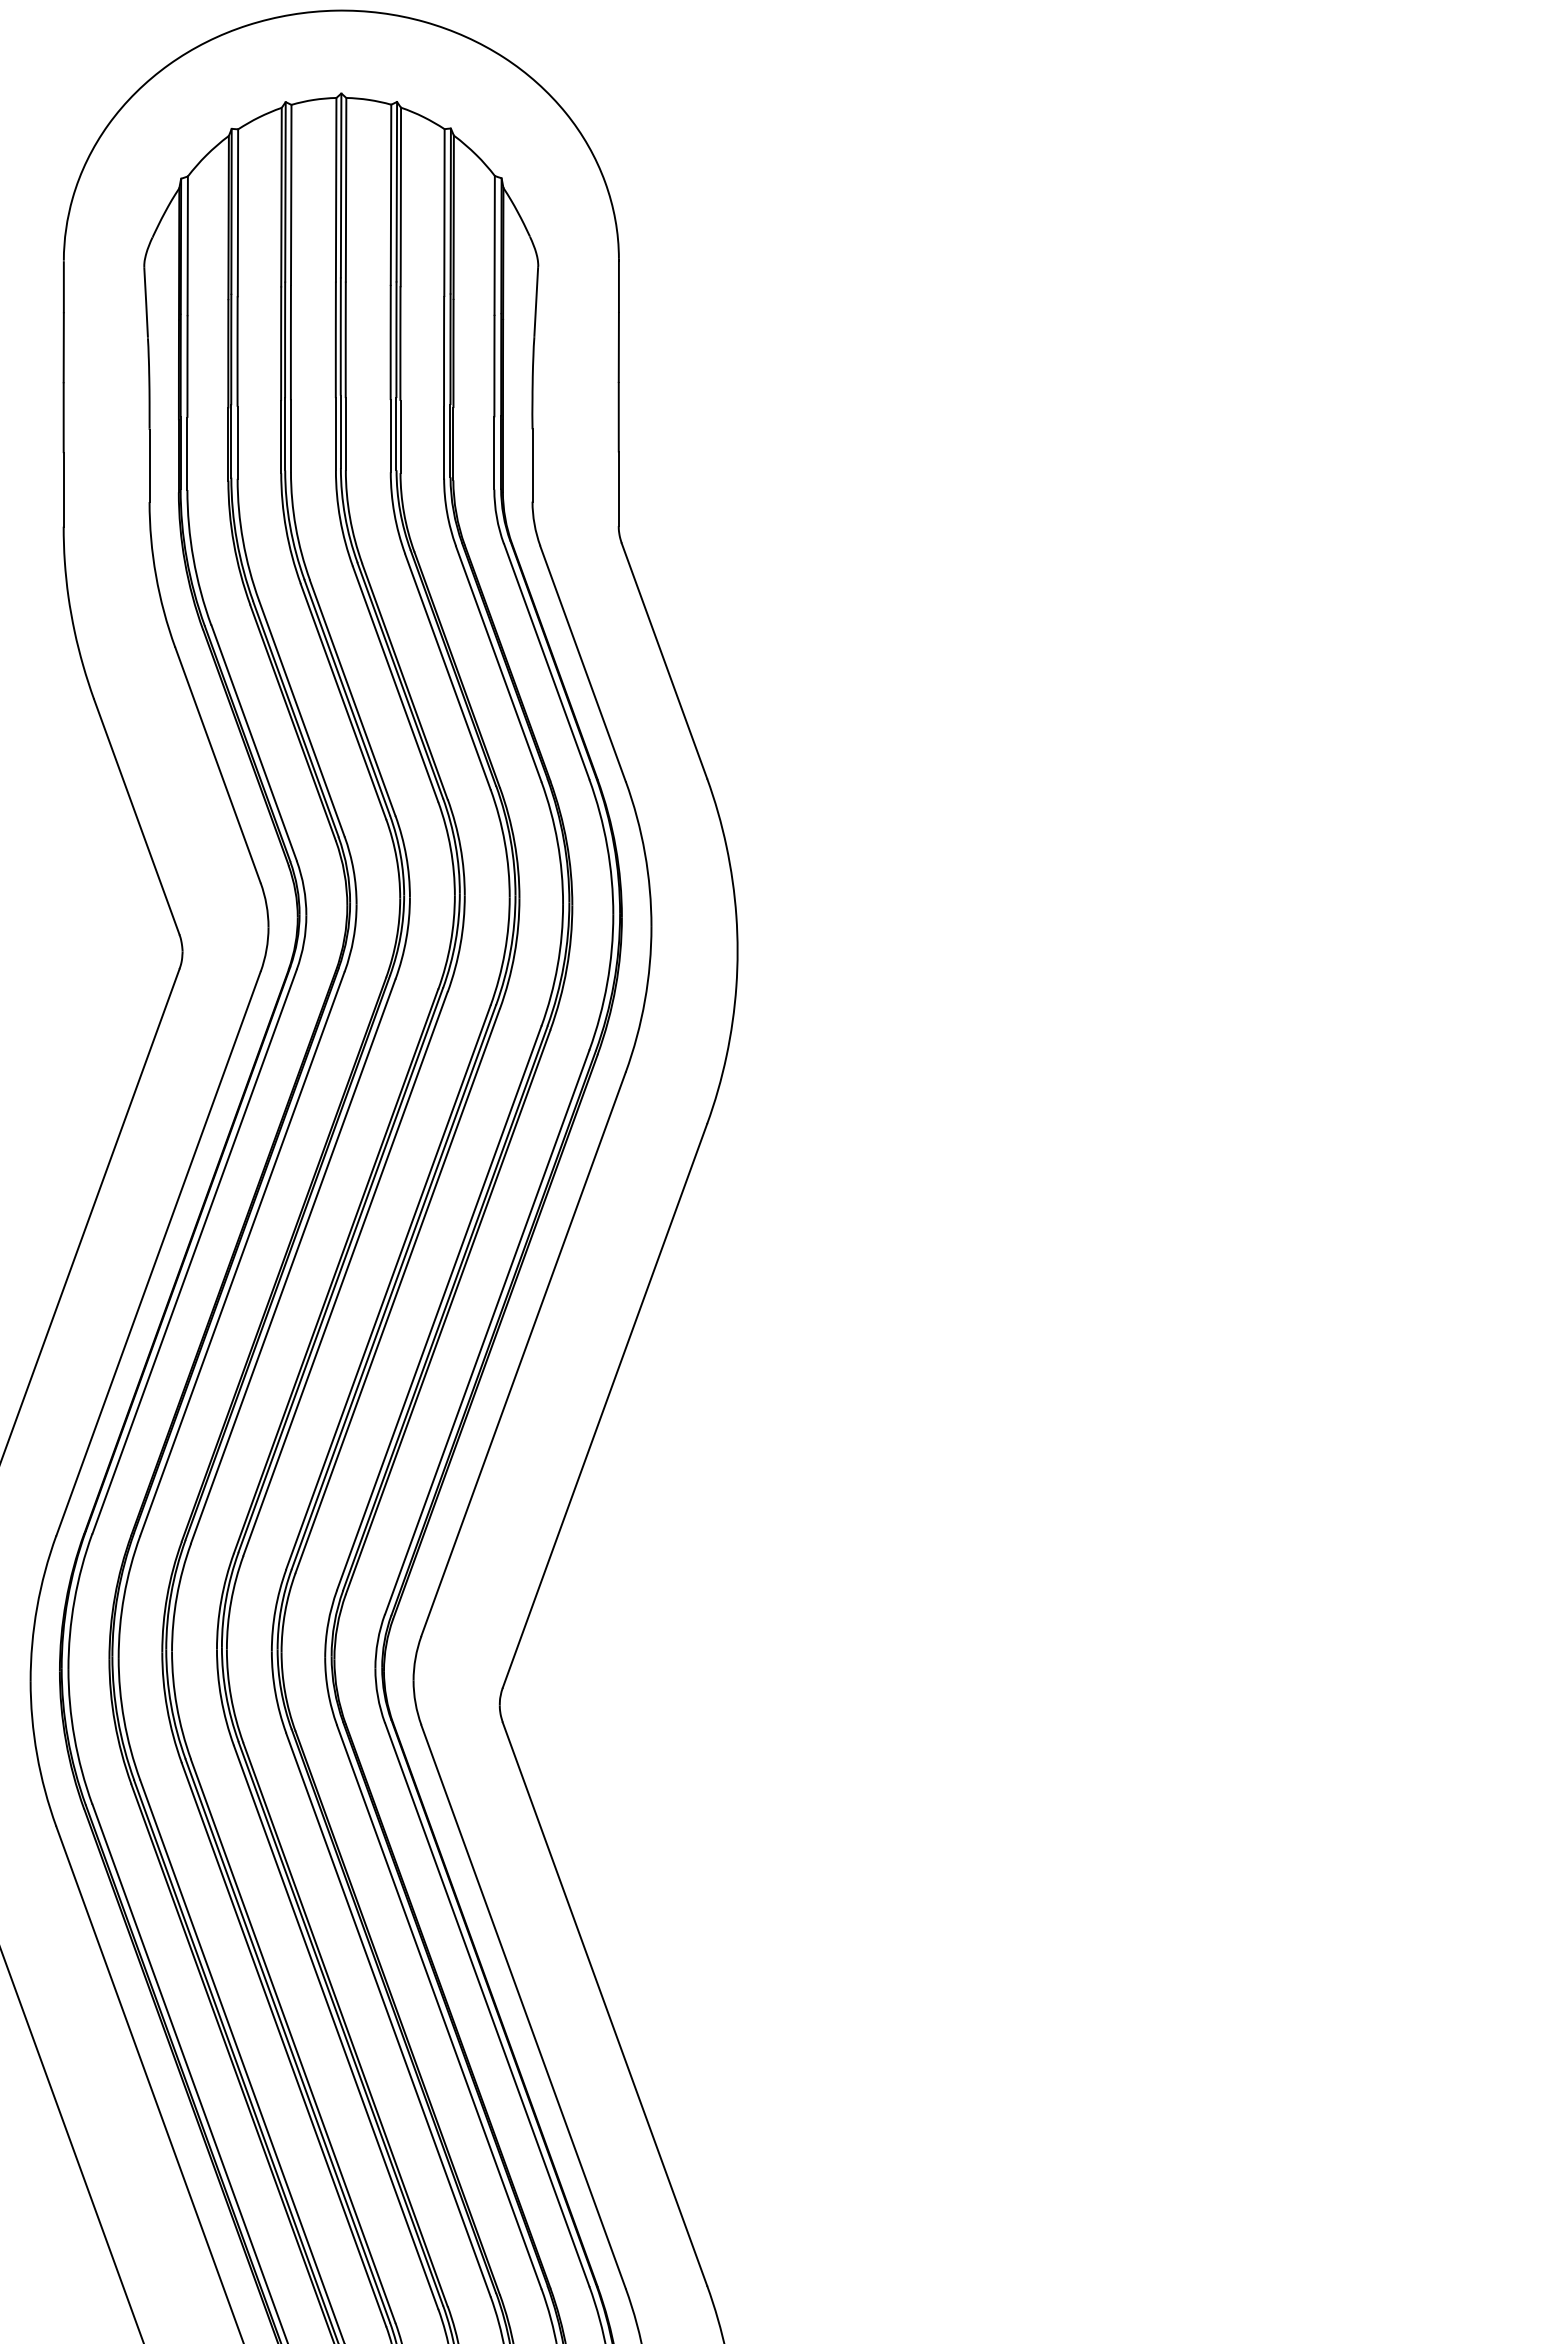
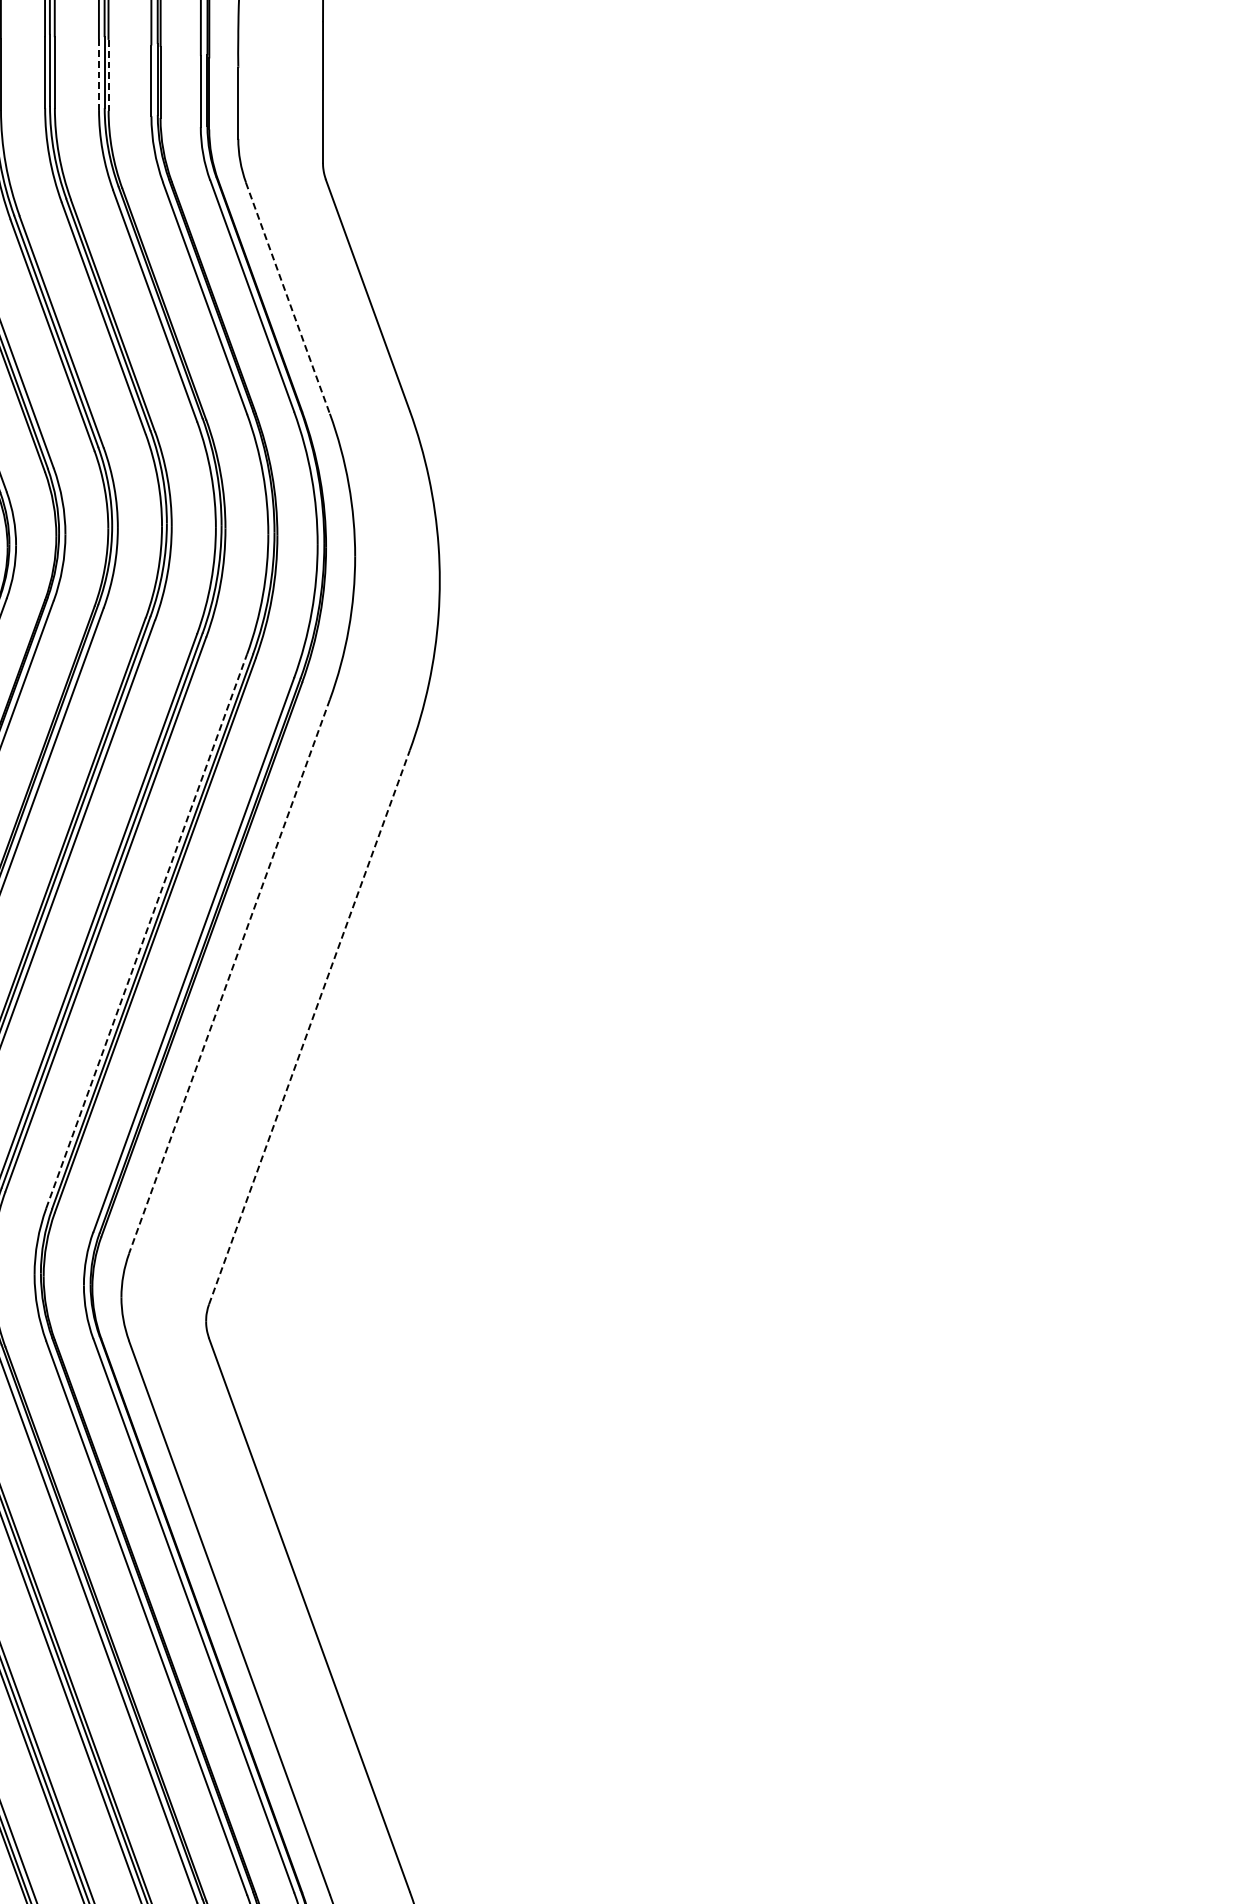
line: (390, 436) -> (98, 74), solid -> dashed
line: (400, 437) -> (108, 75), solid -> dashed
line: (583, 664) -> (288, 298), solid -> dashed
line: (439, 1308) -> (146, 931), solid -> dashed
line: (523, 1354) -> (229, 976), solid -> dashed
line: (604, 1405) -> (309, 1026), solid -> dashed

